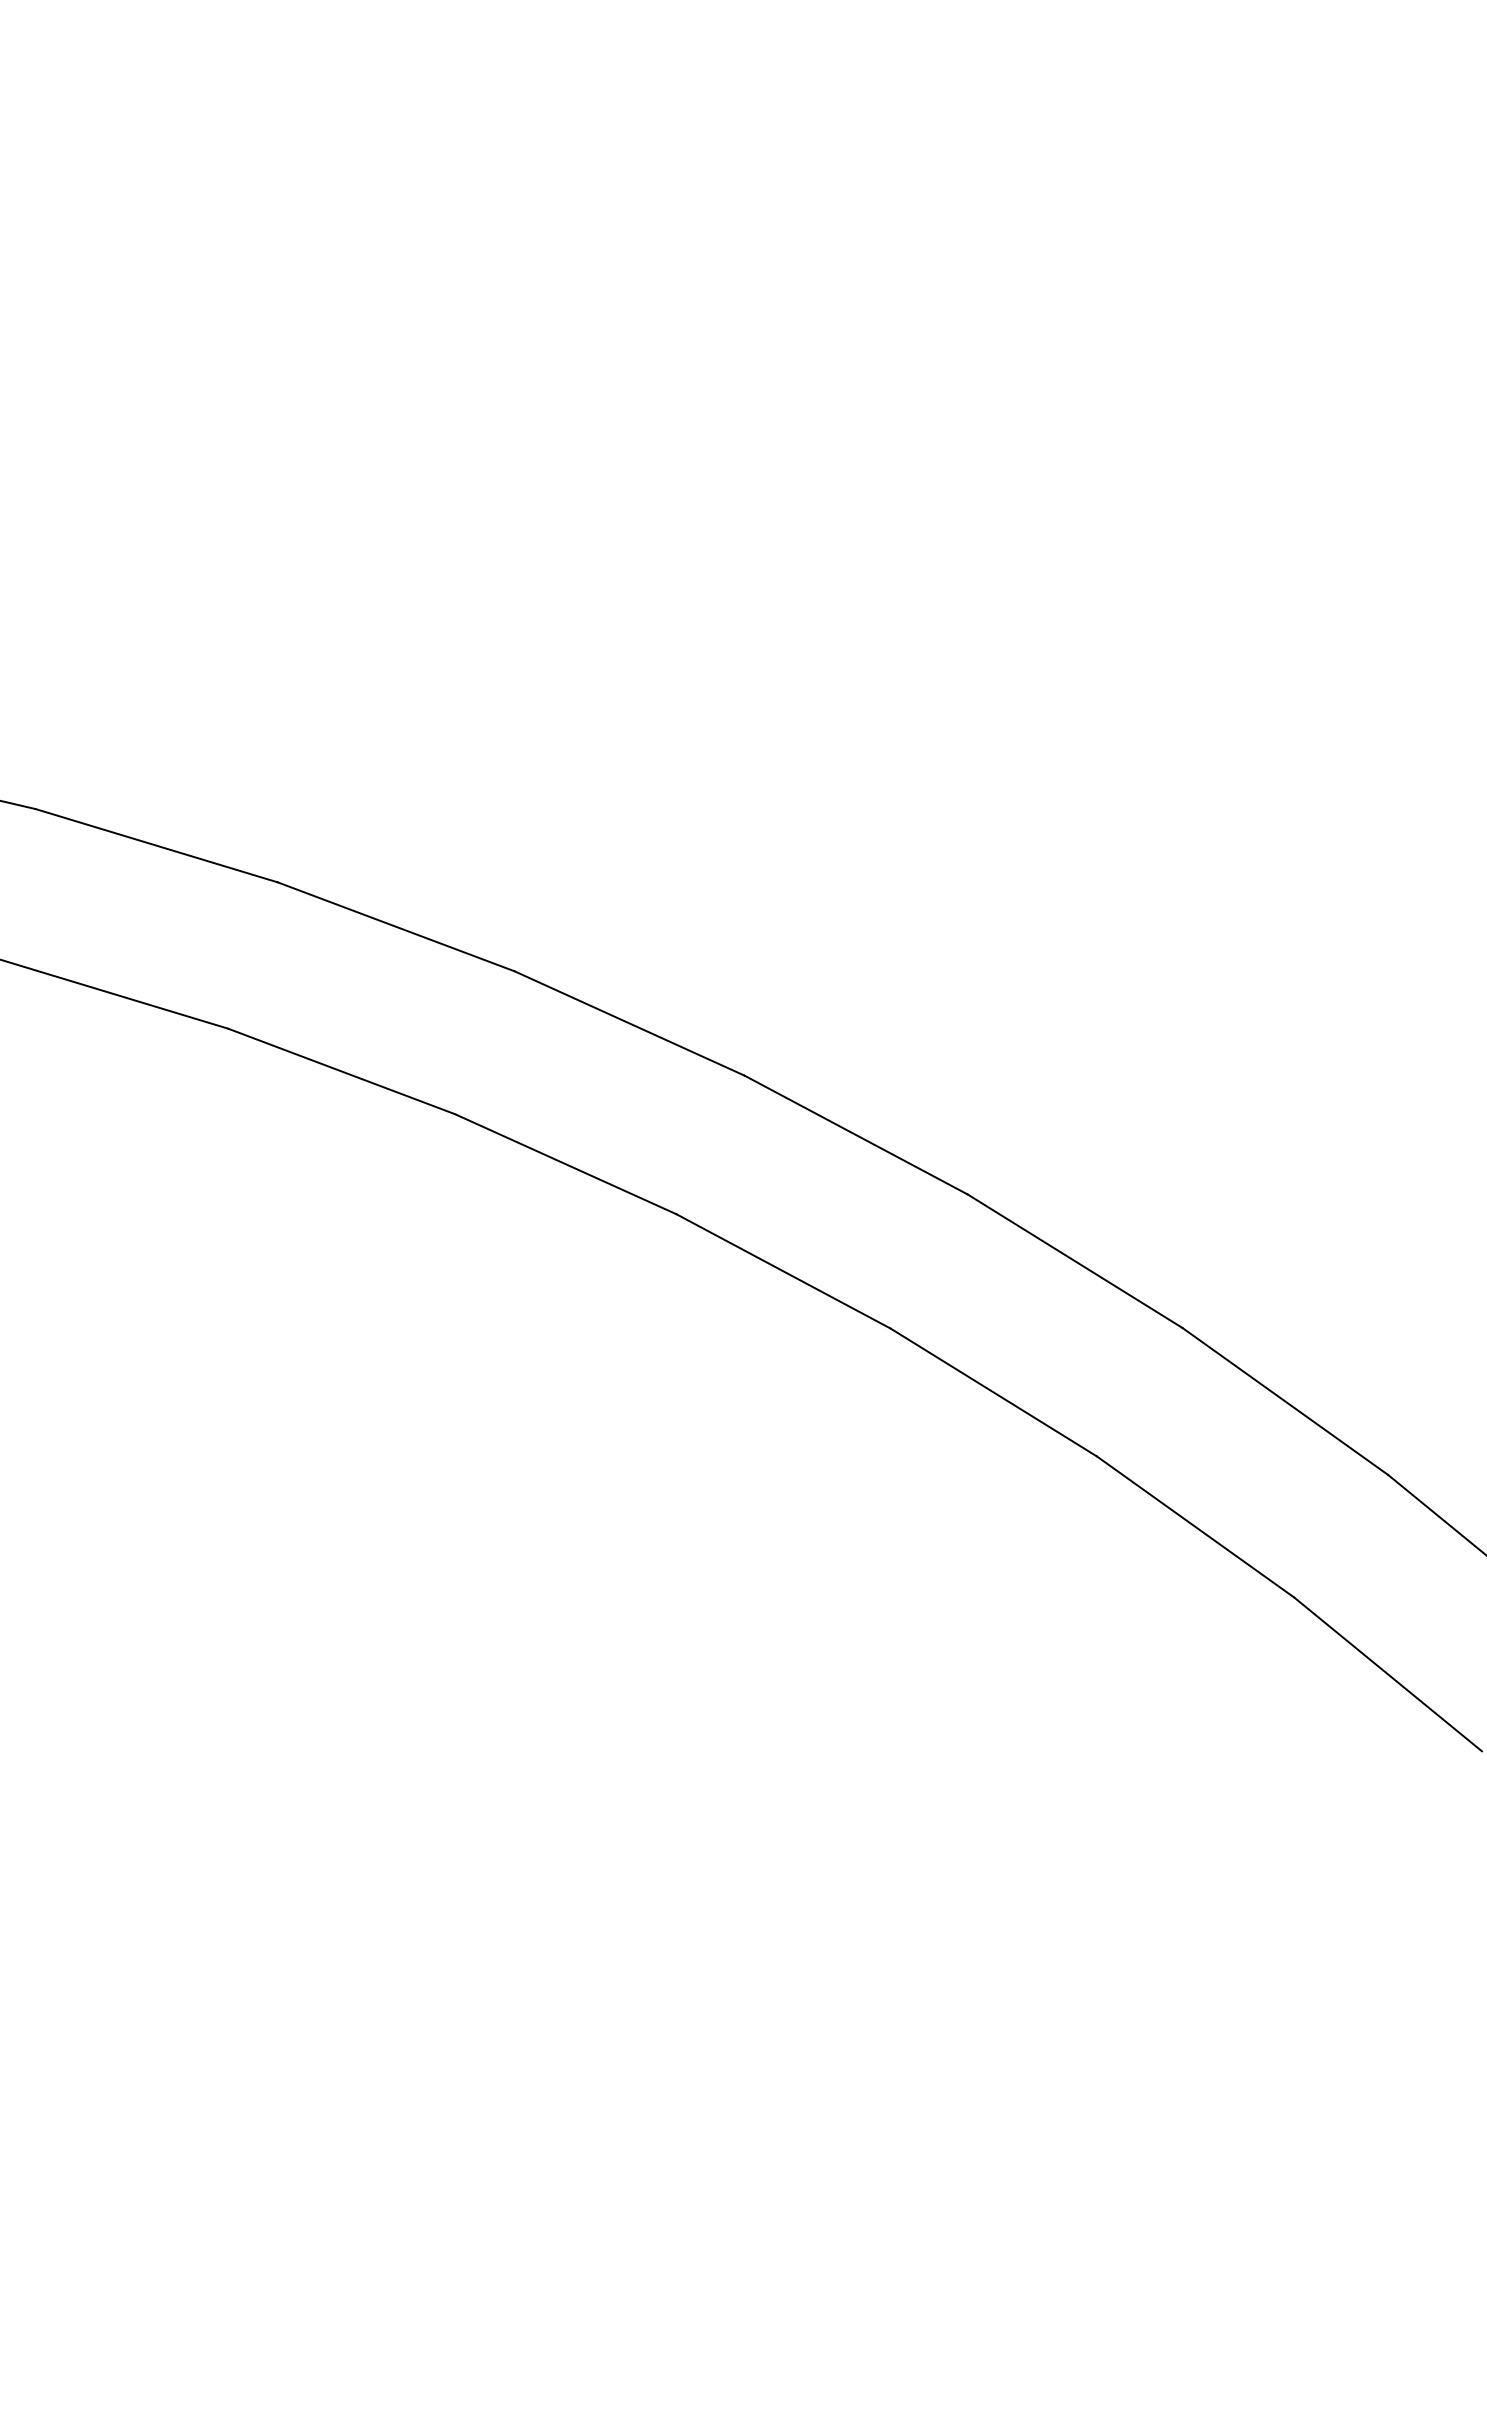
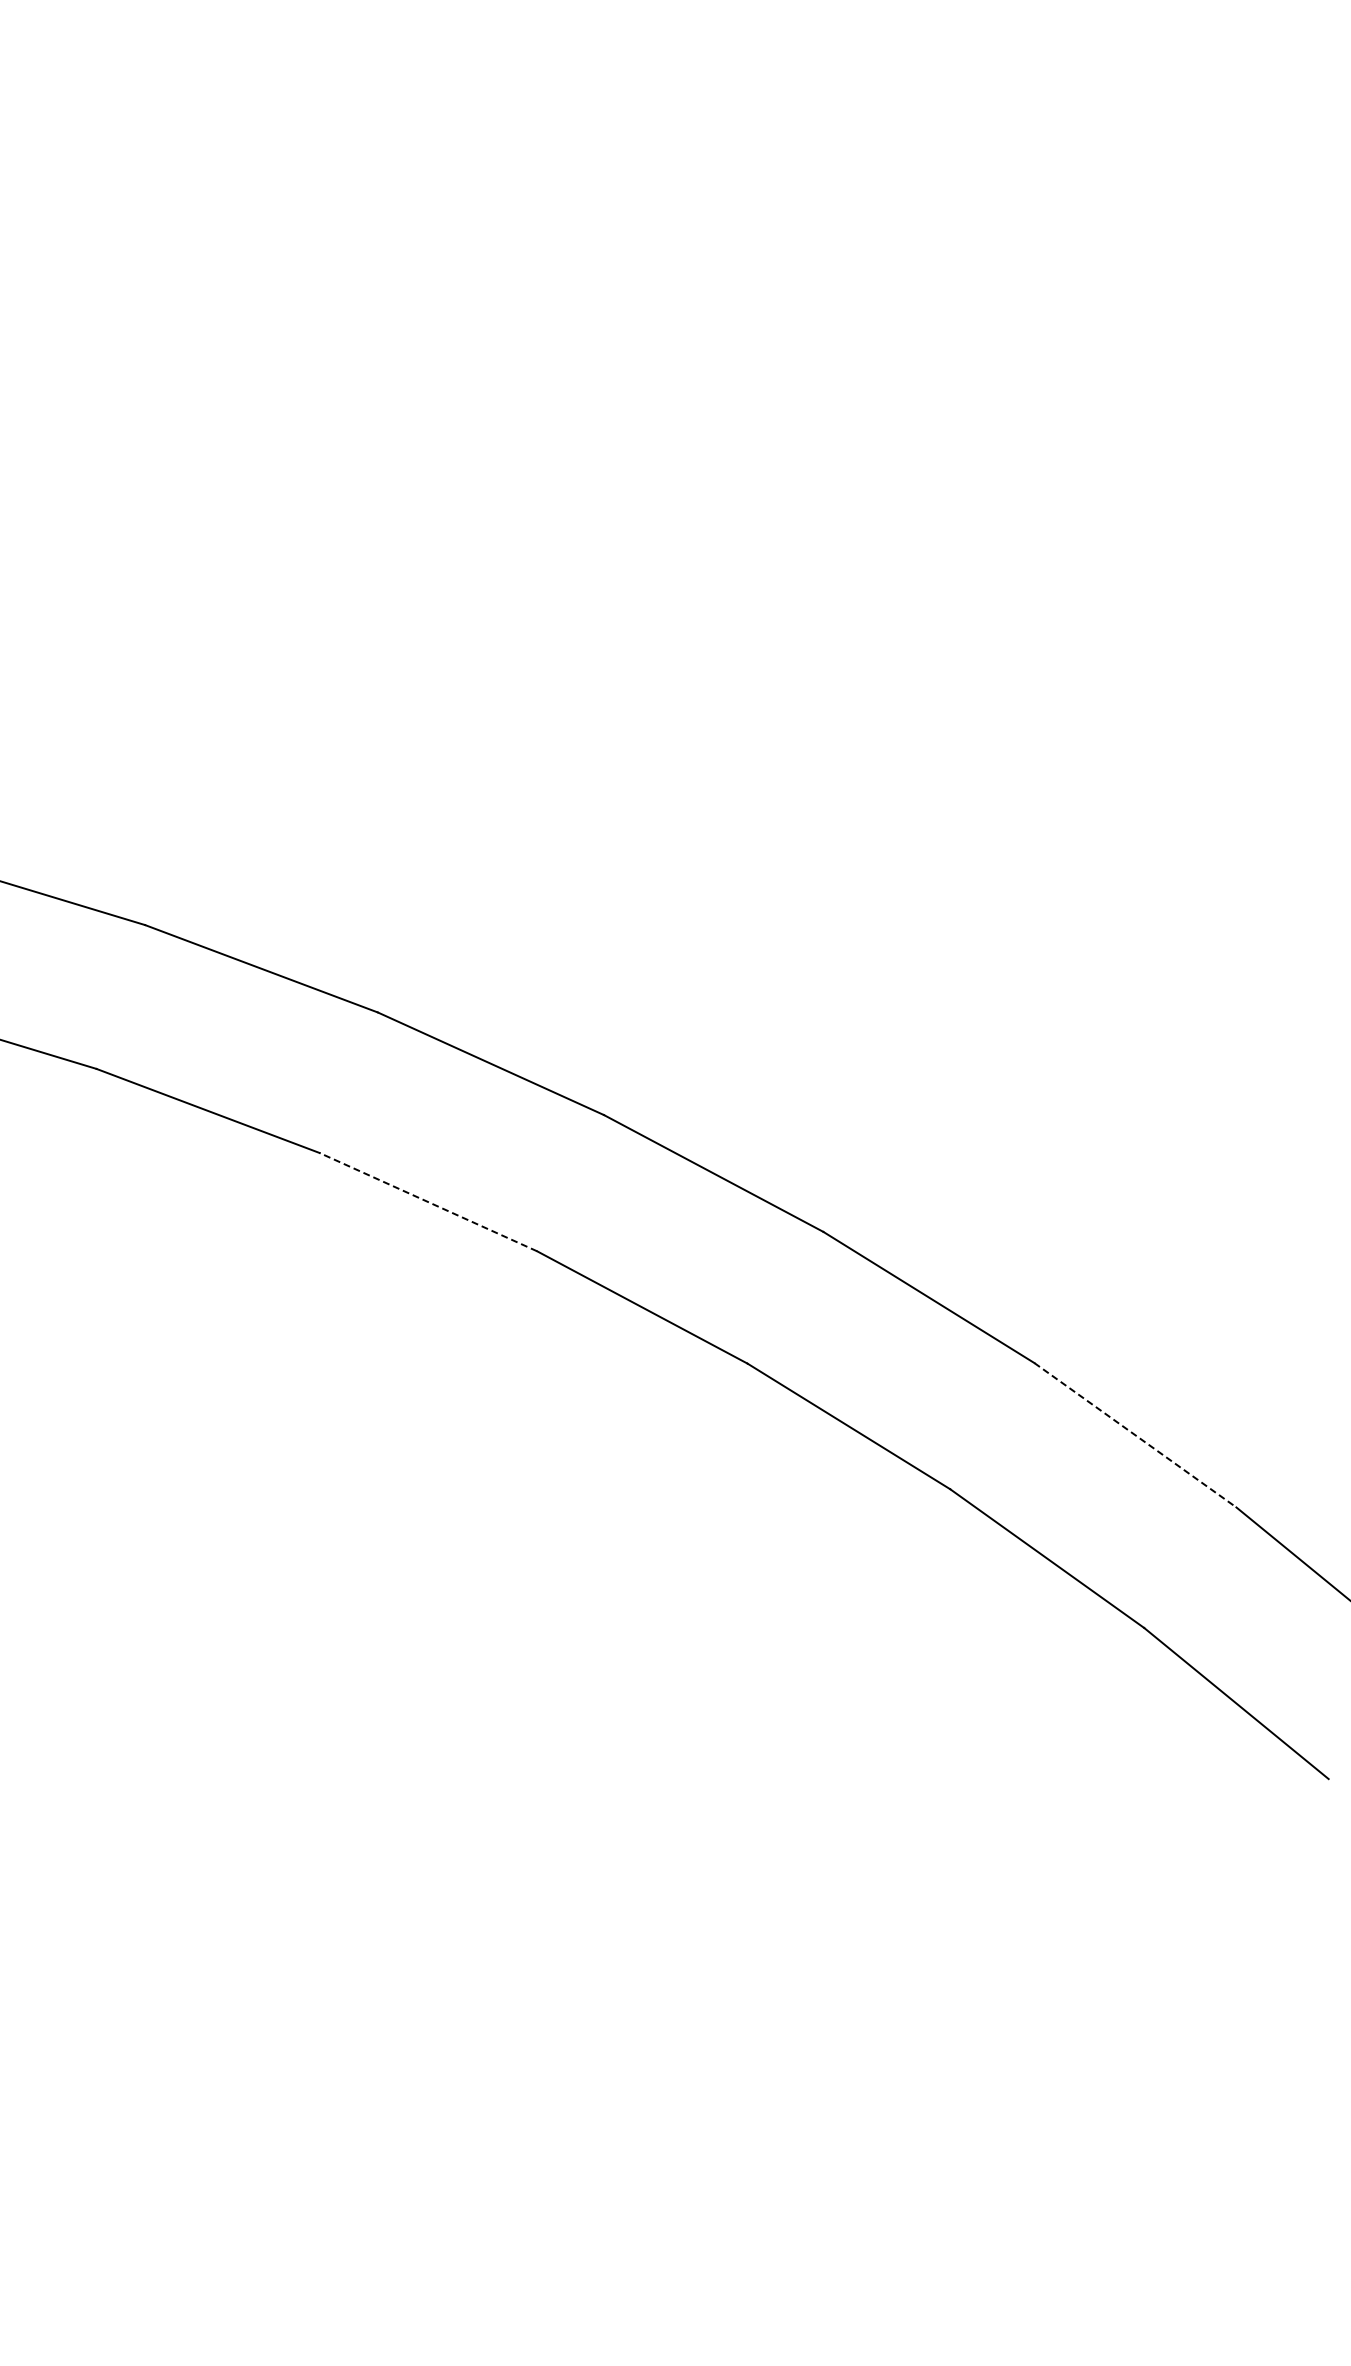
line: (565, 1164) -> (428, 1202), solid -> dashed
line: (1285, 1401) -> (1135, 1435), solid -> dashed

